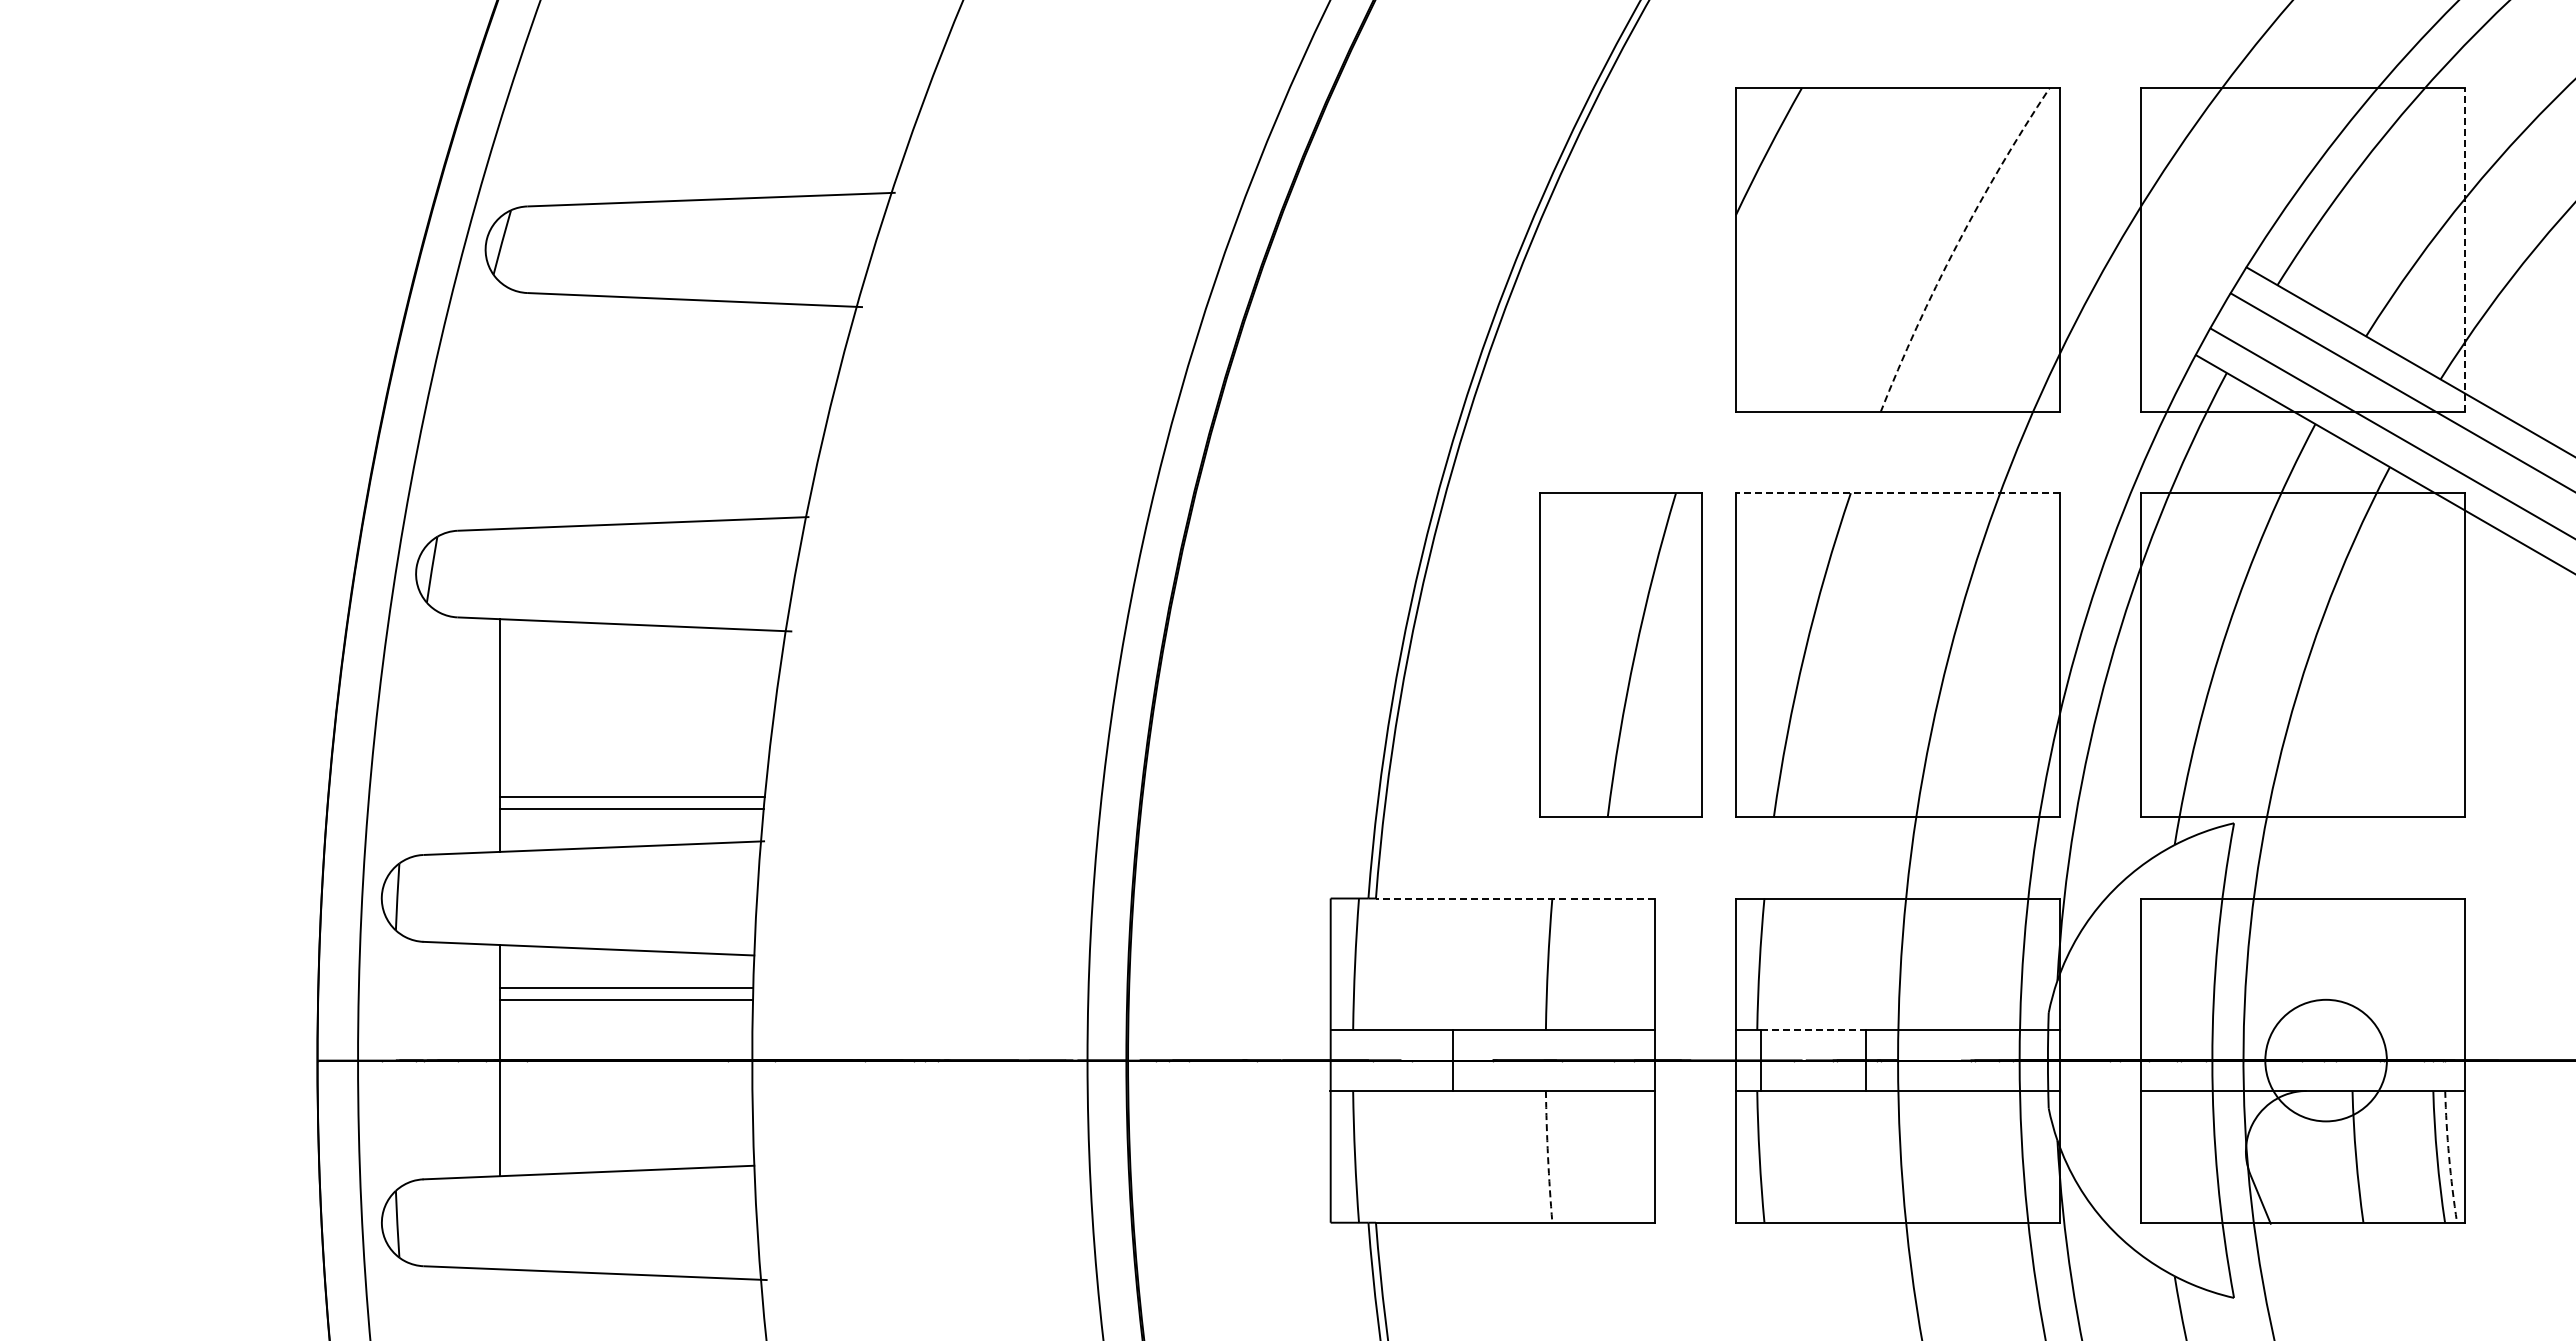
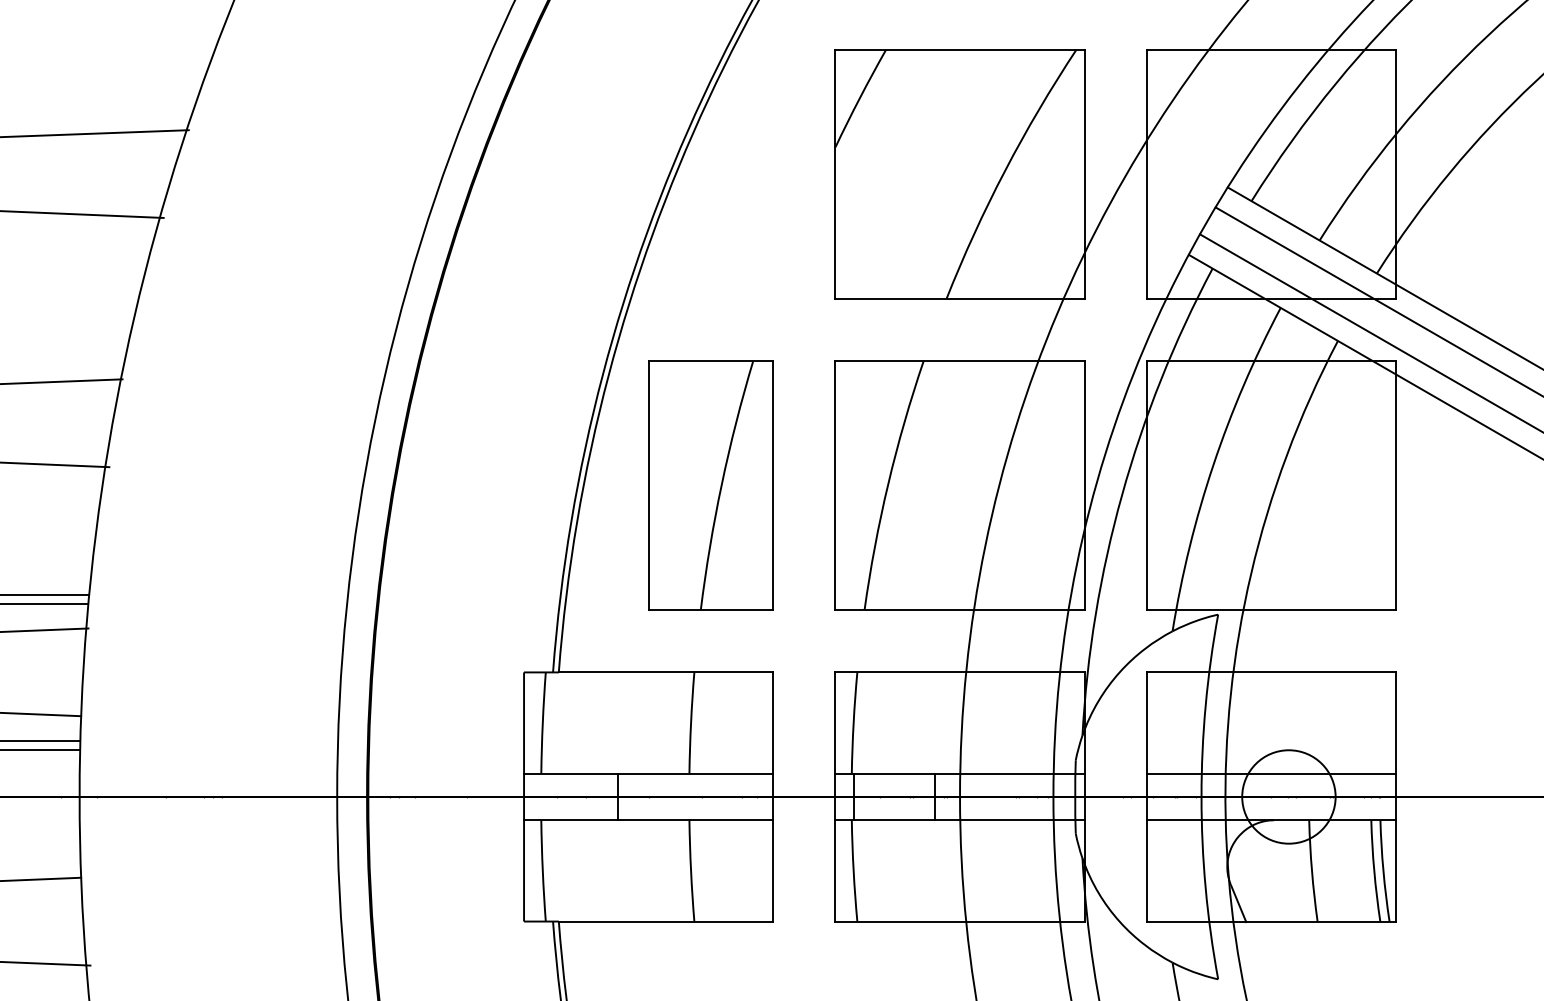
arc: (1956, 245) -> (1004, 170), dashed -> solid
line: (2465, 249) -> (1396, 173), dashed -> solid
line: (1897, 493) -> (959, 361), dashed -> solid
part: (1620, 654) -> (710, 484), moved
line: (1514, 898) -> (665, 672), dashed -> solid
line: (1813, 1030) -> (895, 773), dashed -> solid
line: (2303, 1030) -> (1271, 773), added
arc: (1548, 1156) -> (691, 870), dashed -> solid
arc: (2449, 1156) -> (1383, 870), dashed -> solid

